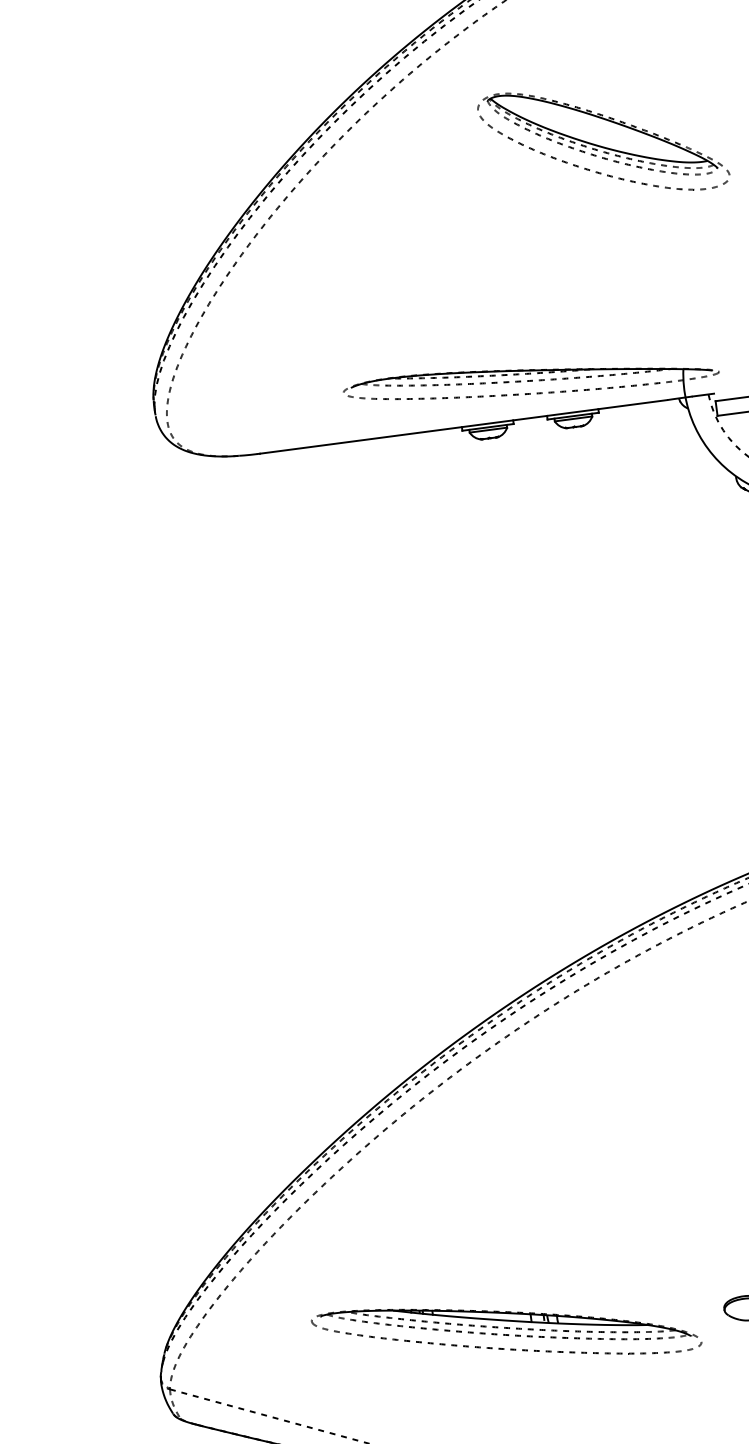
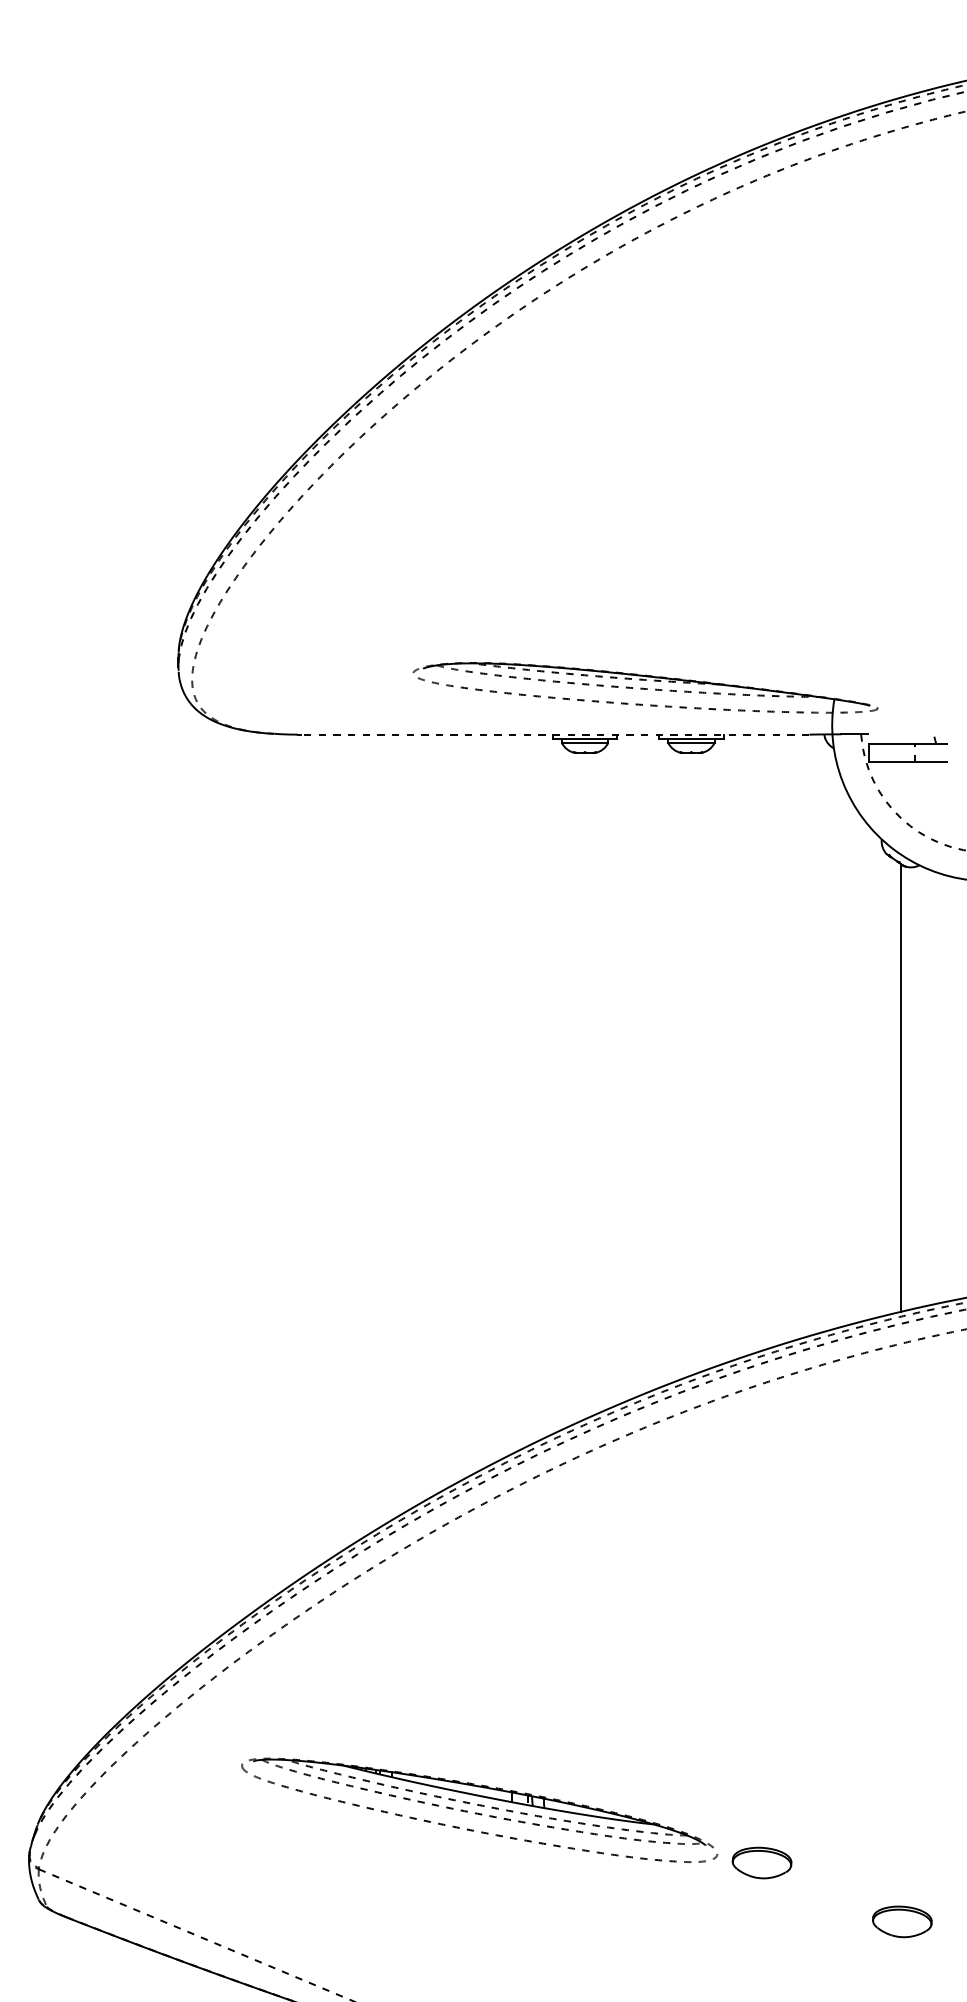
part: (603, 141) -> (773, 406), removed
line: (463, 426) -> (554, 734), solid -> dashed
part: (506, 1331) -> (479, 1809), moved

